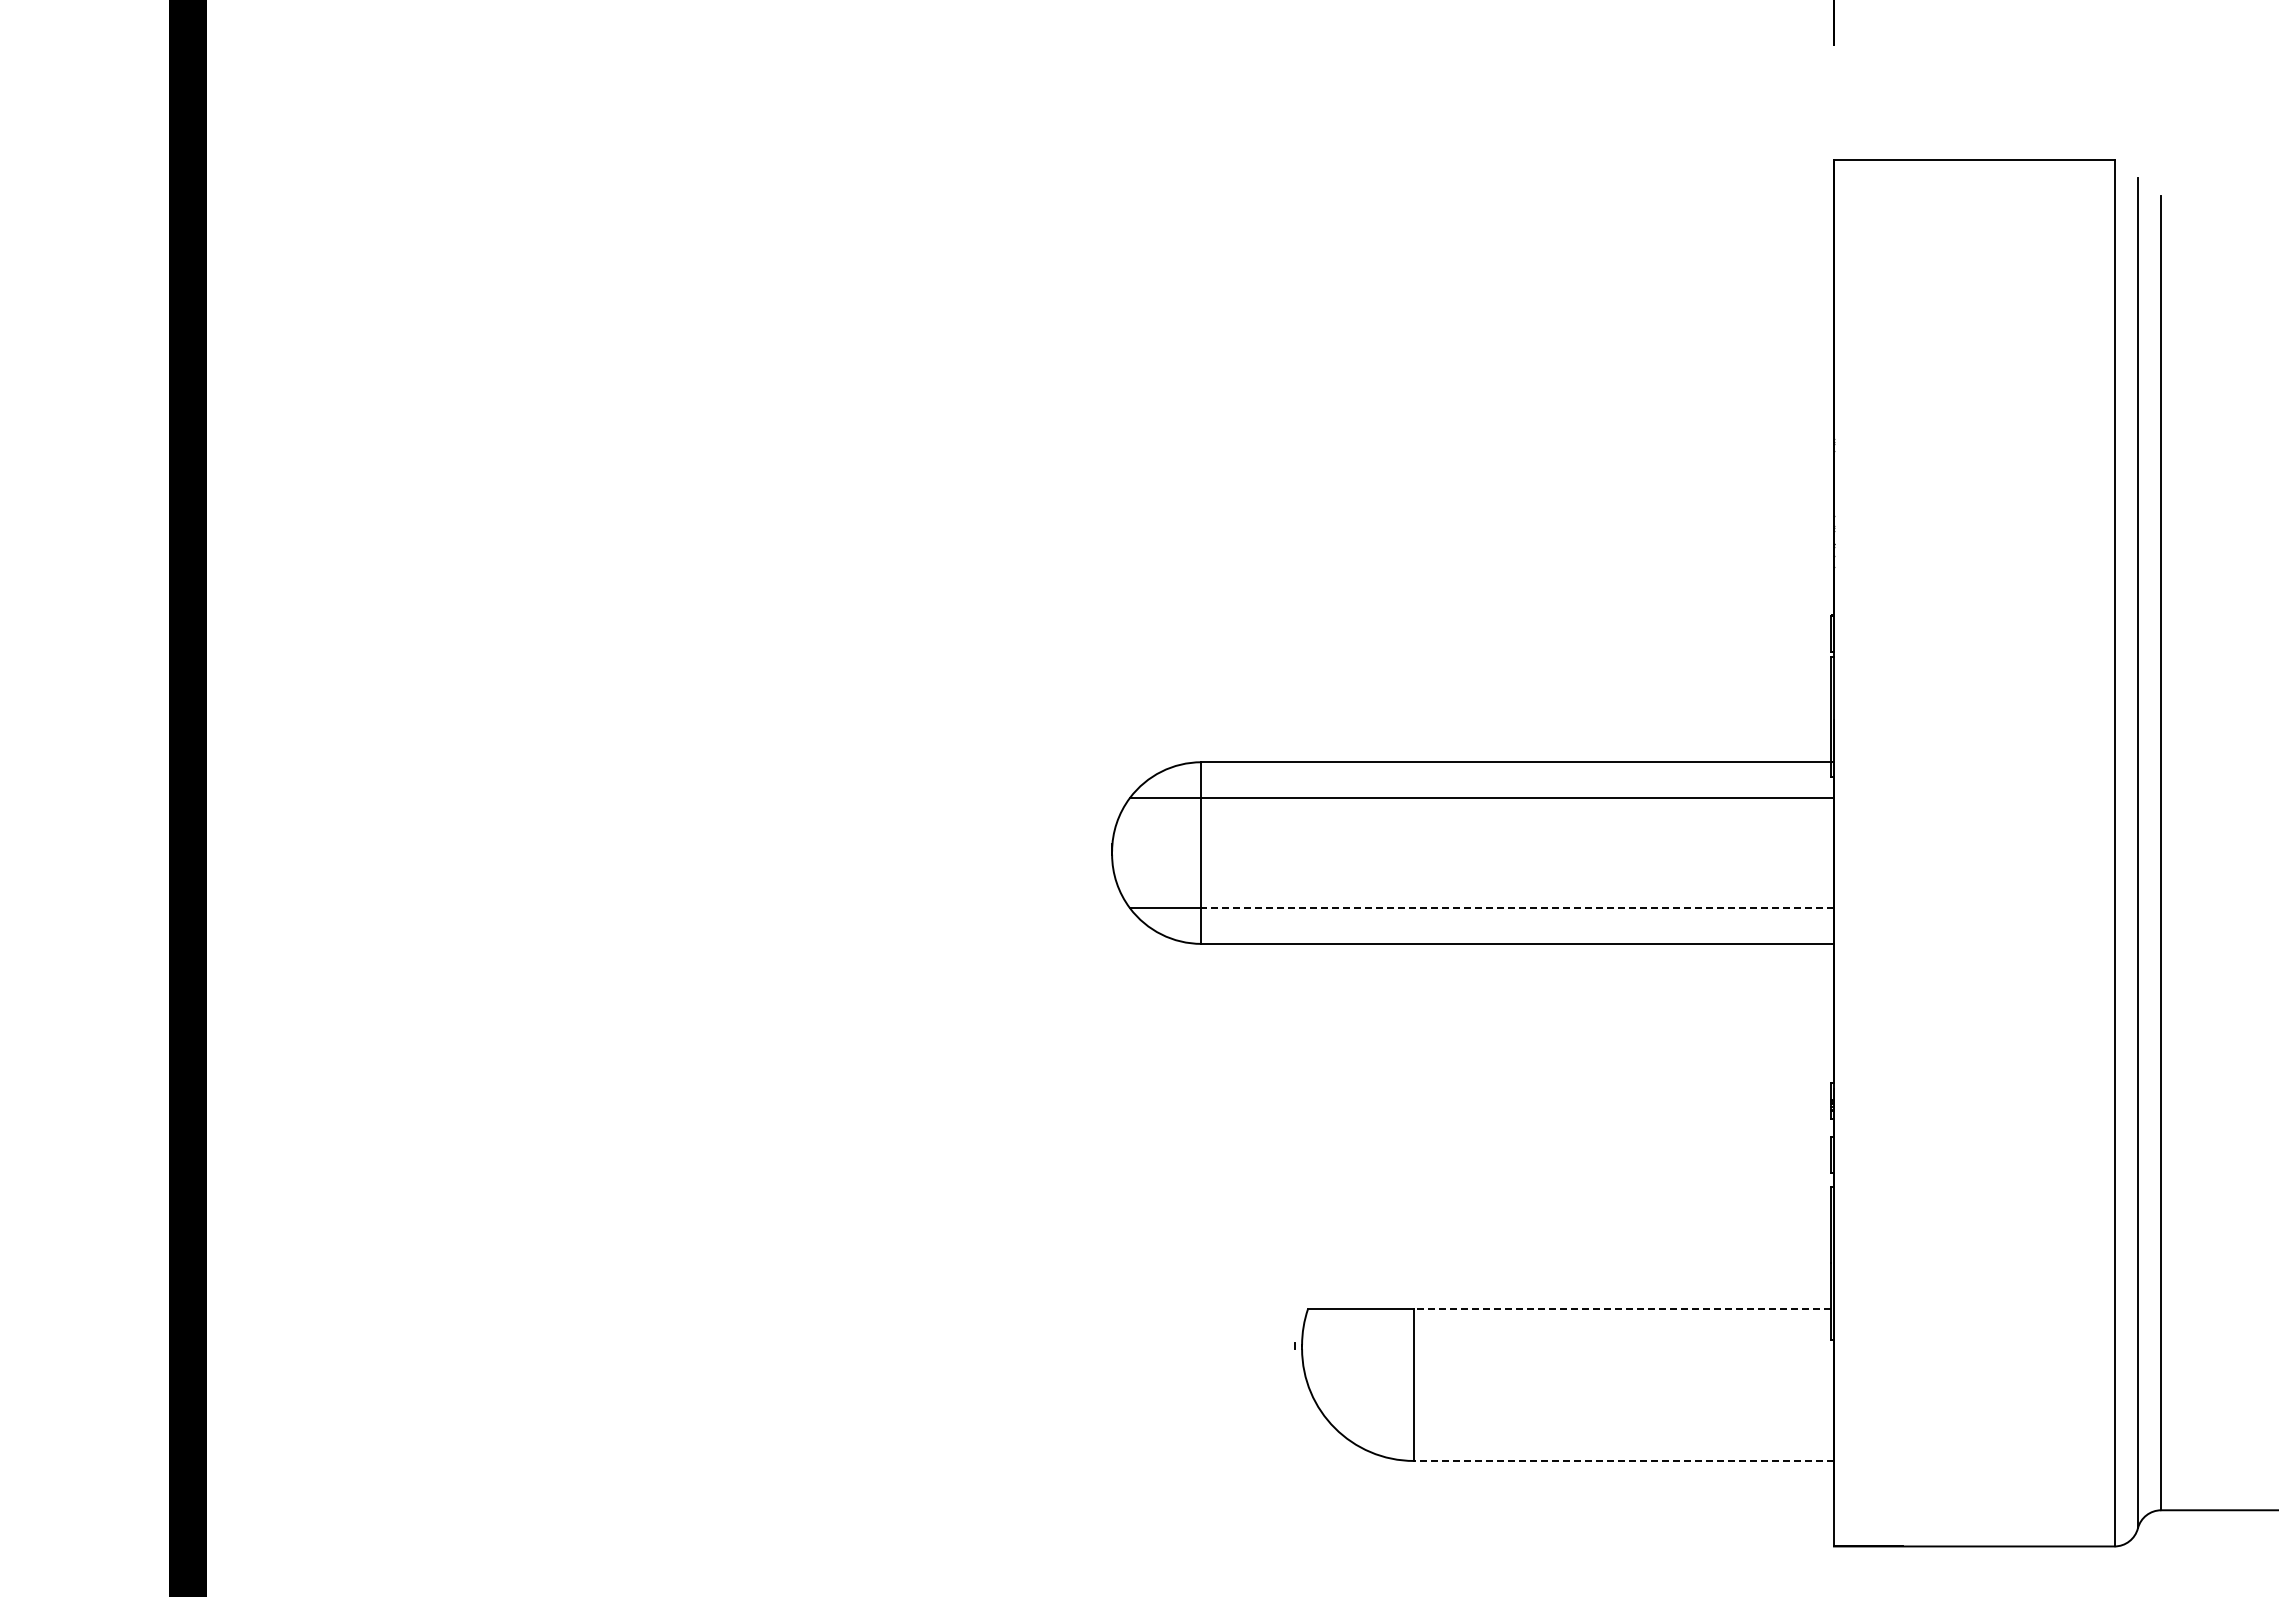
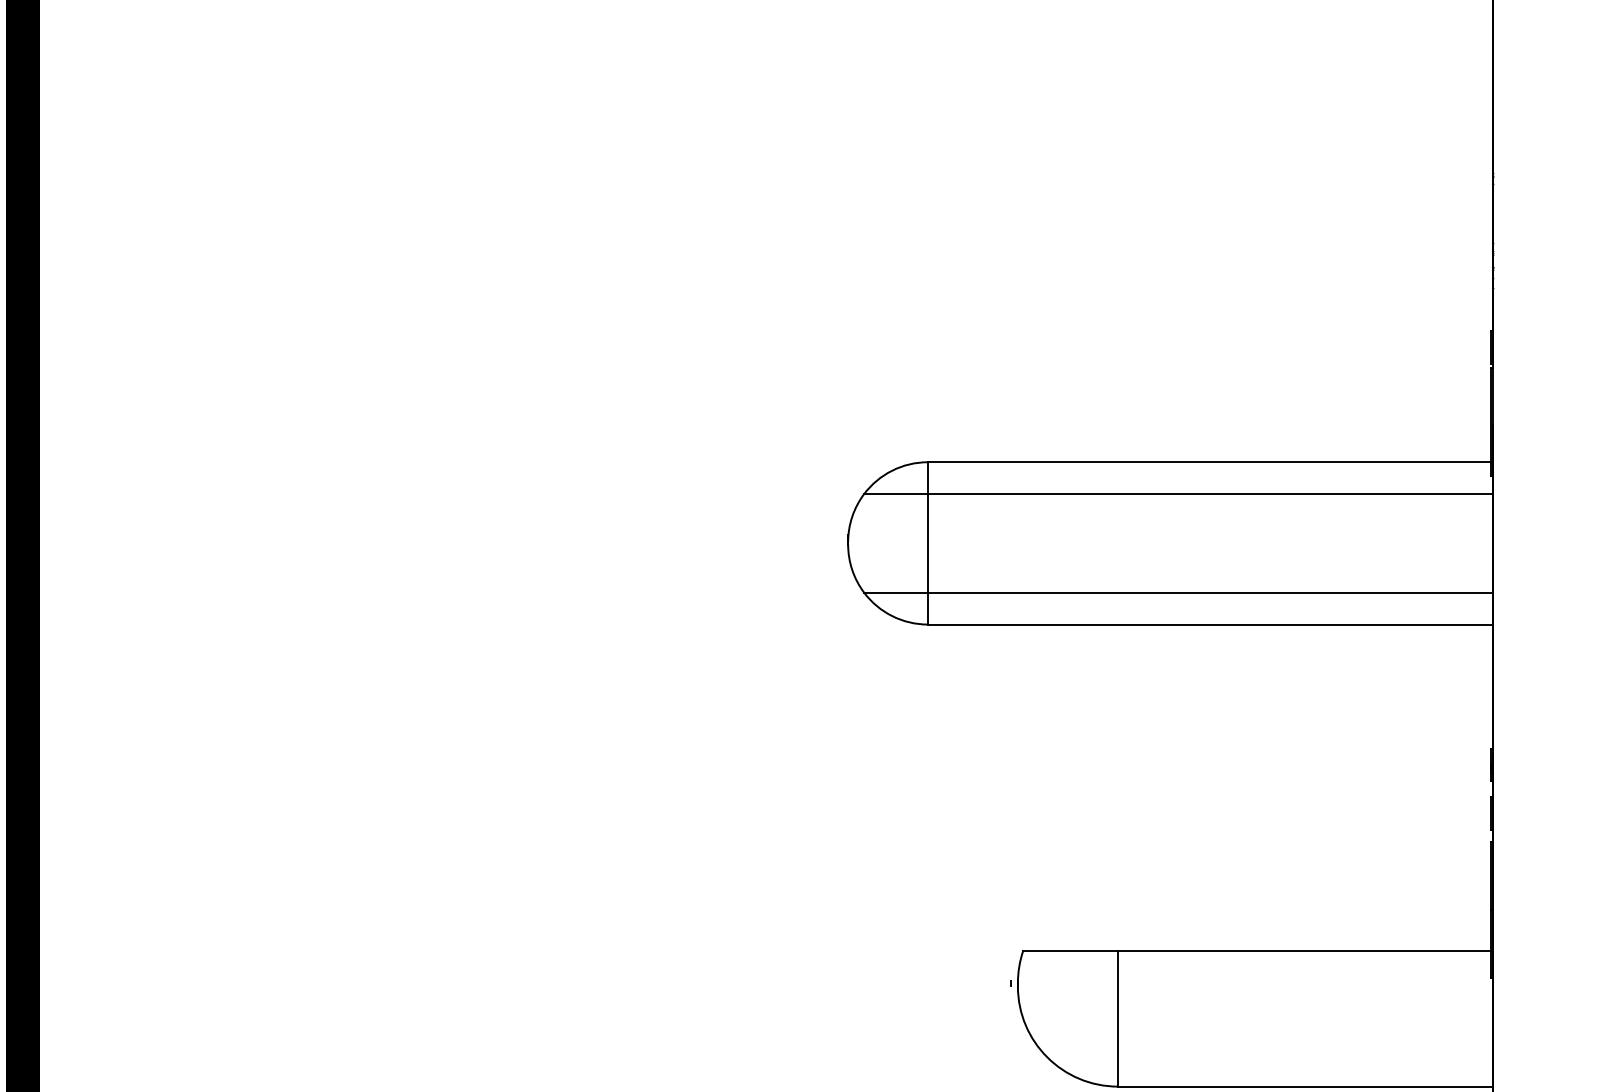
line: (1517, 908) -> (1210, 592), dashed -> solid
line: (1622, 1309) -> (1304, 951), dashed -> solid
line: (1624, 1460) -> (1306, 1086), dashed -> solid

